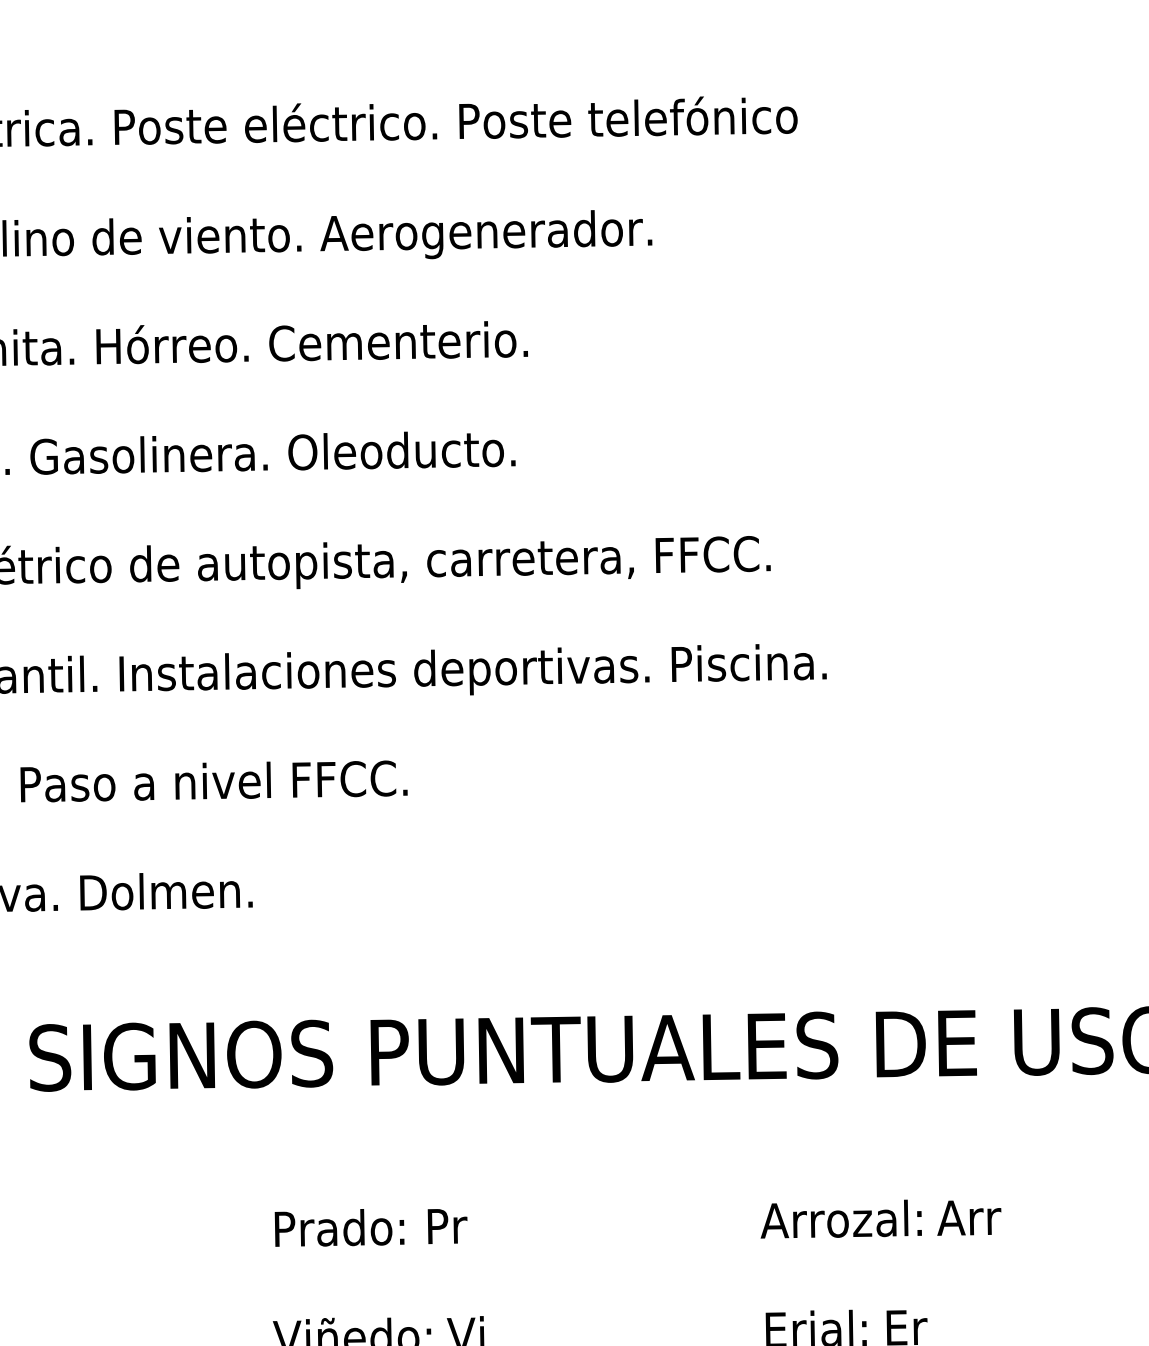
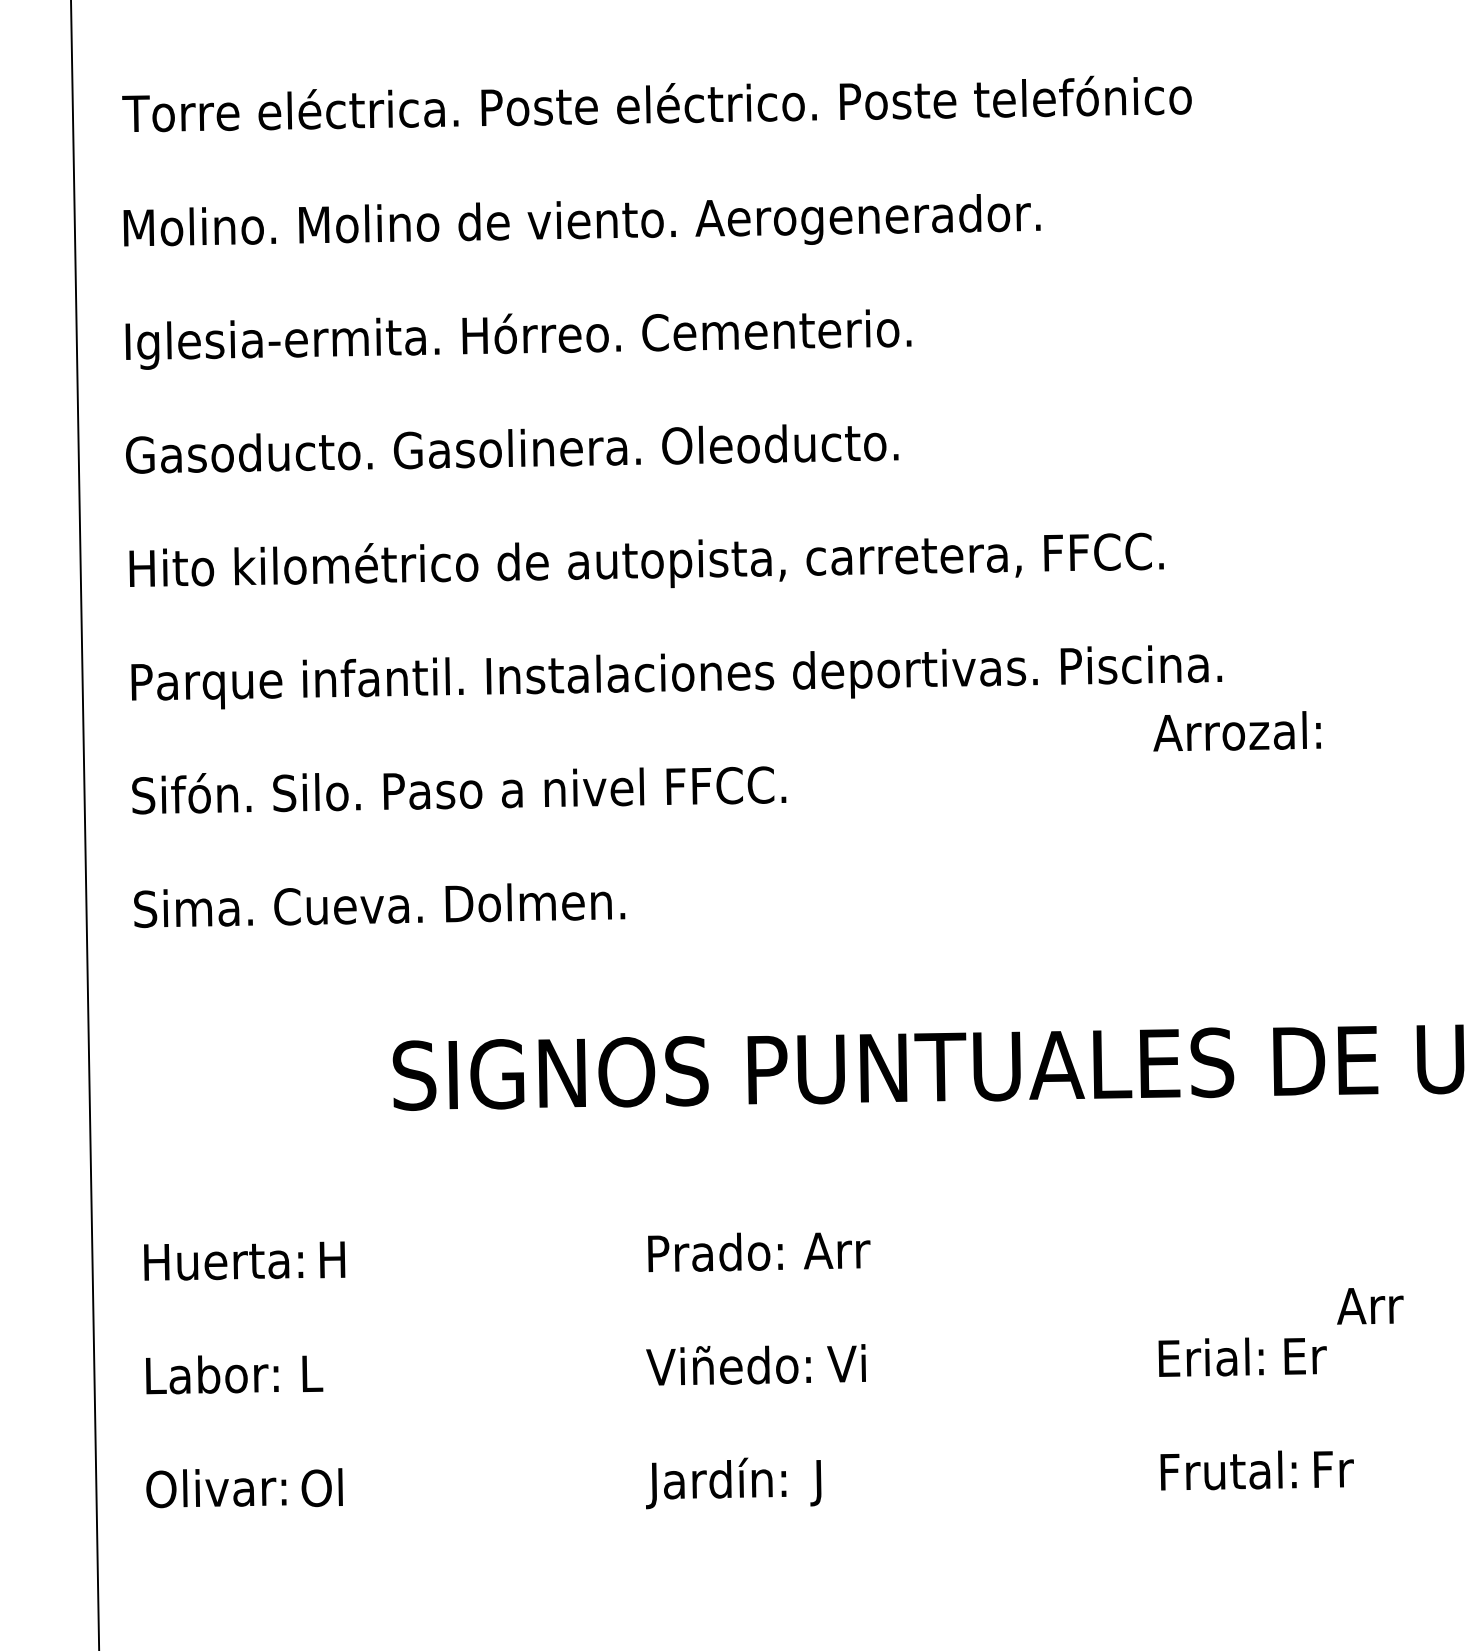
text: (969, 1218) -> (1370, 1306), moved
text: (840, 1219) -> (1236, 731), moved
text: (456, 1226) -> (837, 1250), Pr -> Arr

